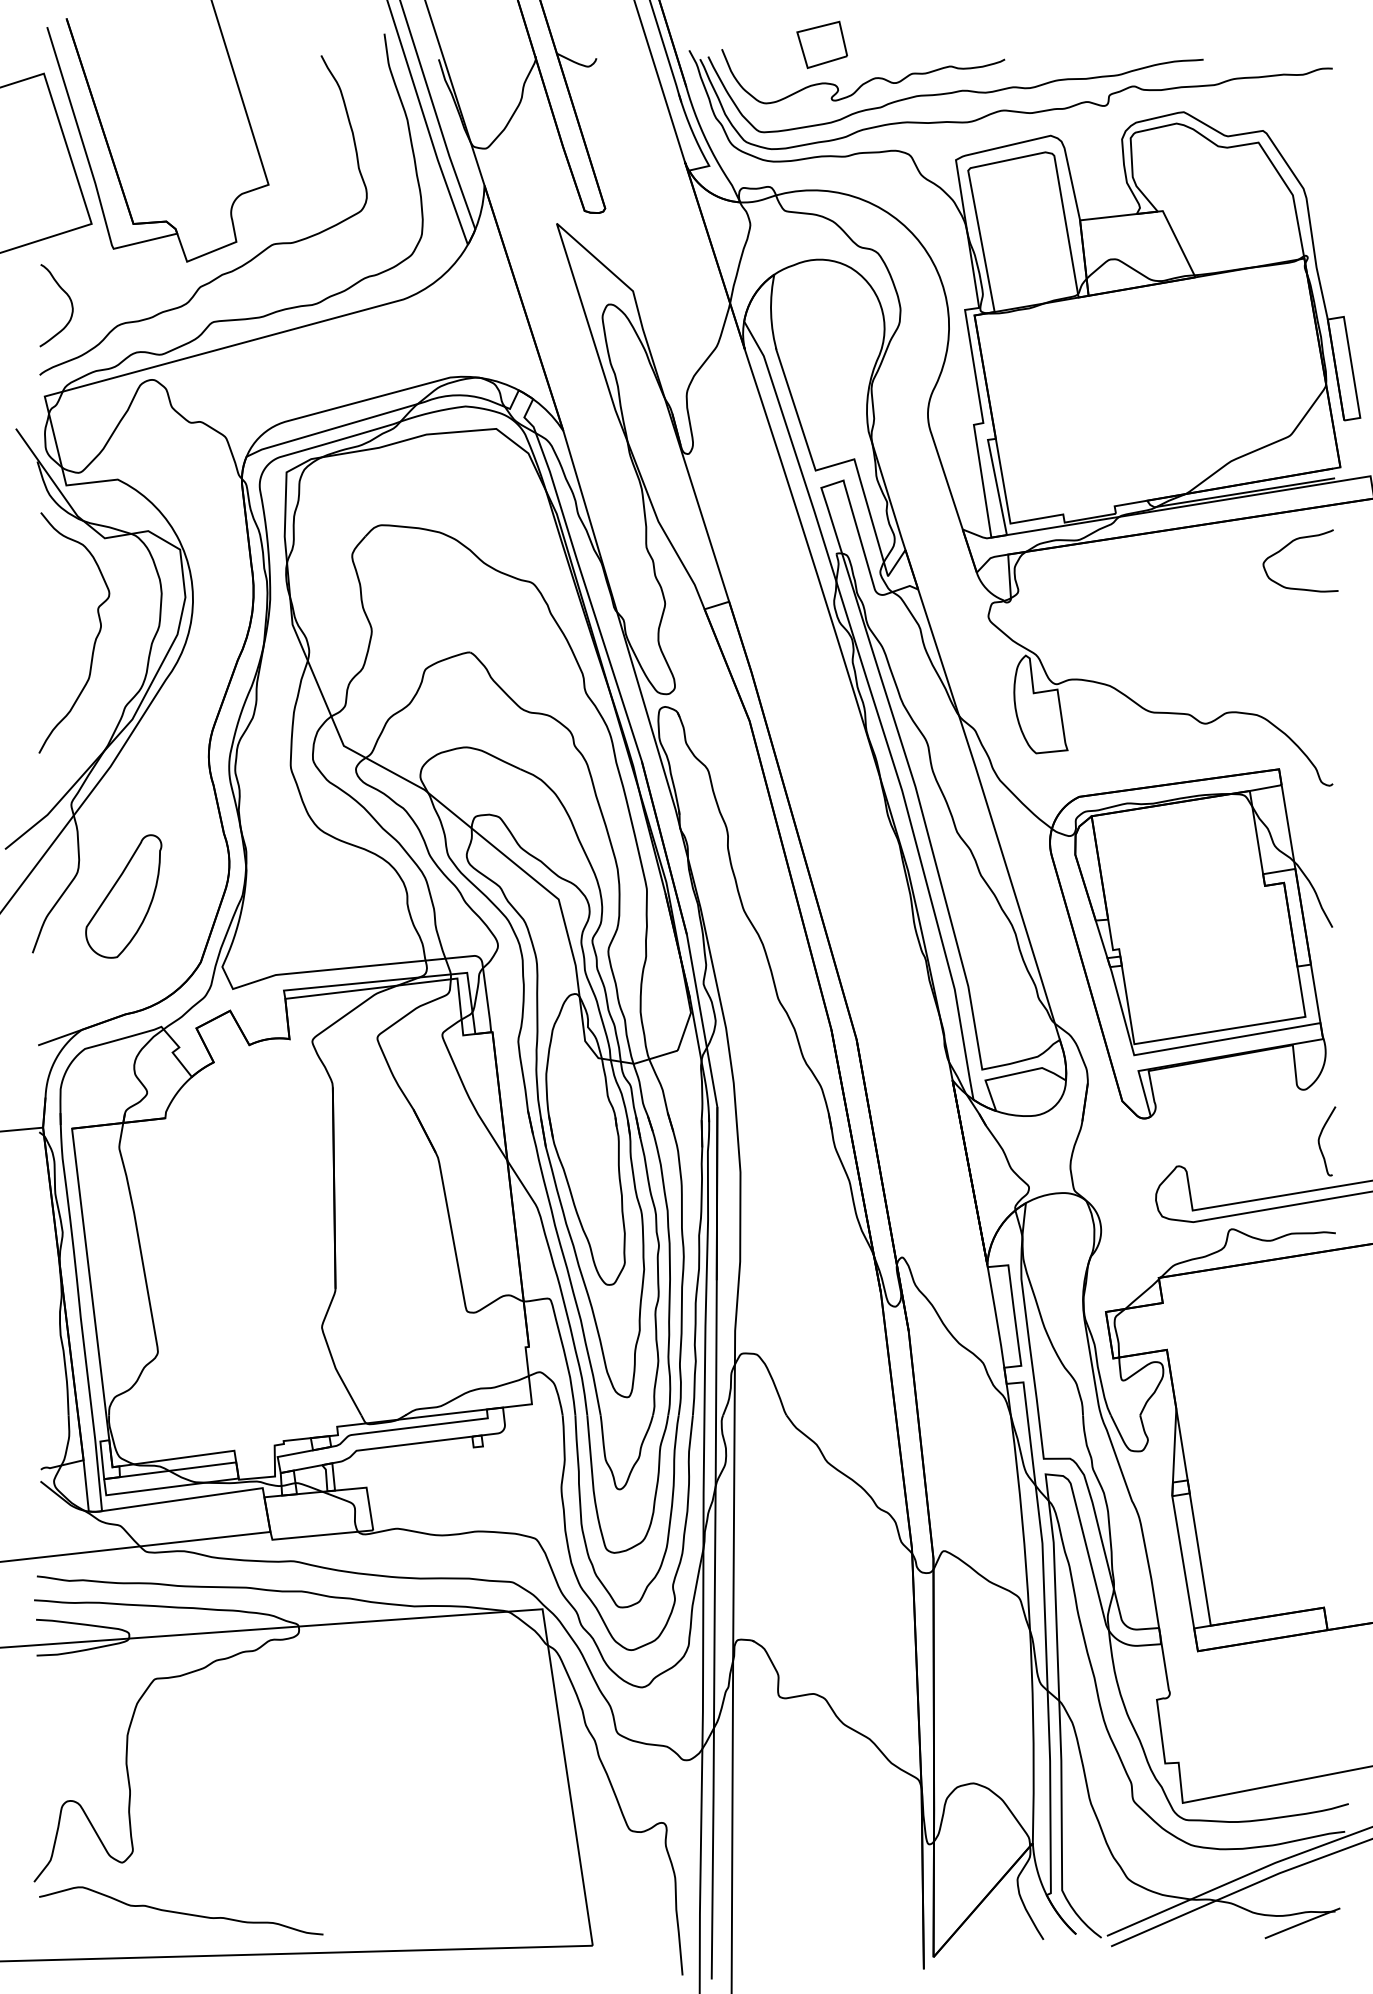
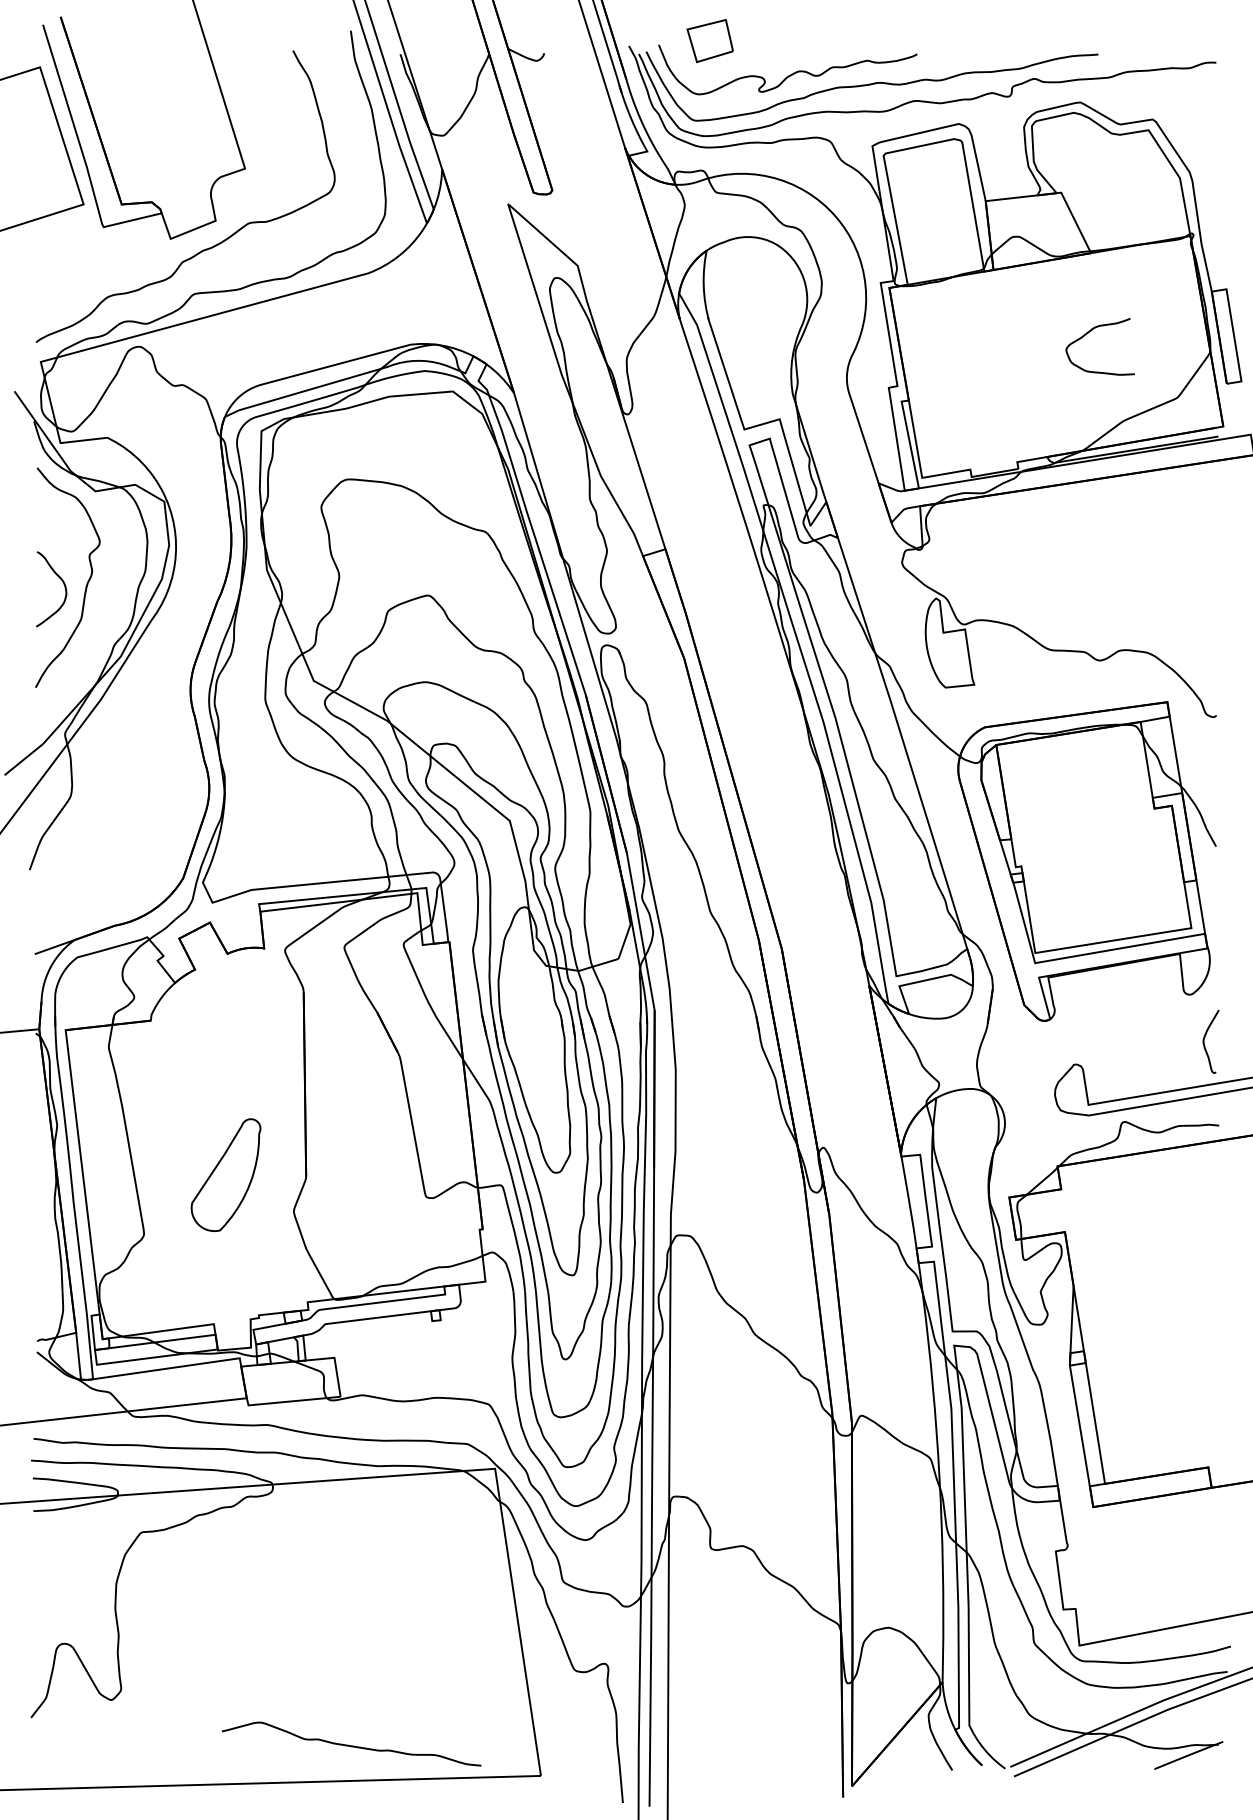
part: (821, 44) -> (709, 40), moved
curve: (67, 296) -> (61, 580), moved
curve: (1287, 546) -> (1088, 333), moved
part: (123, 896) -> (225, 1175), moved
curve: (181, 1912) -> (351, 1745), moved

